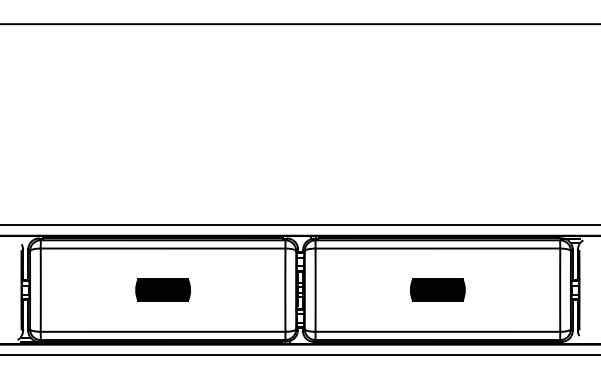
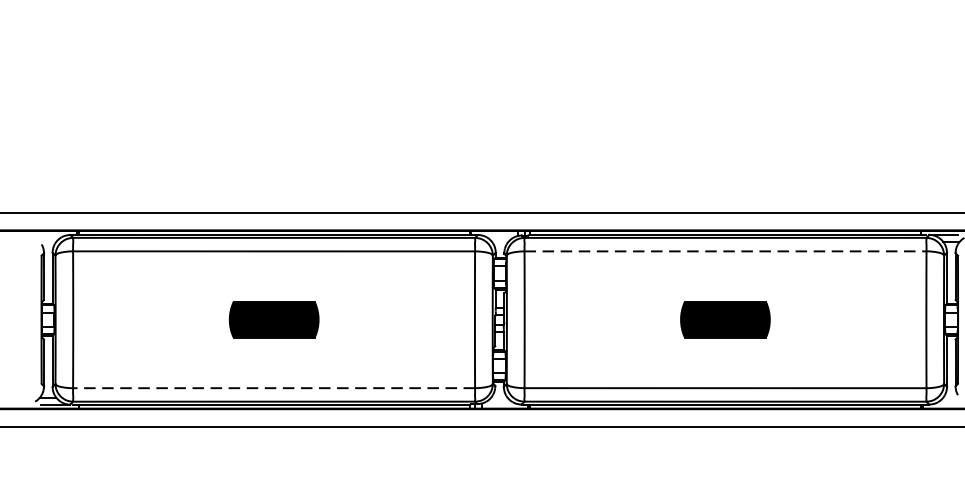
line: (438, 248) -> (726, 251), solid -> dashed
line: (162, 331) -> (273, 387), solid -> dashed

